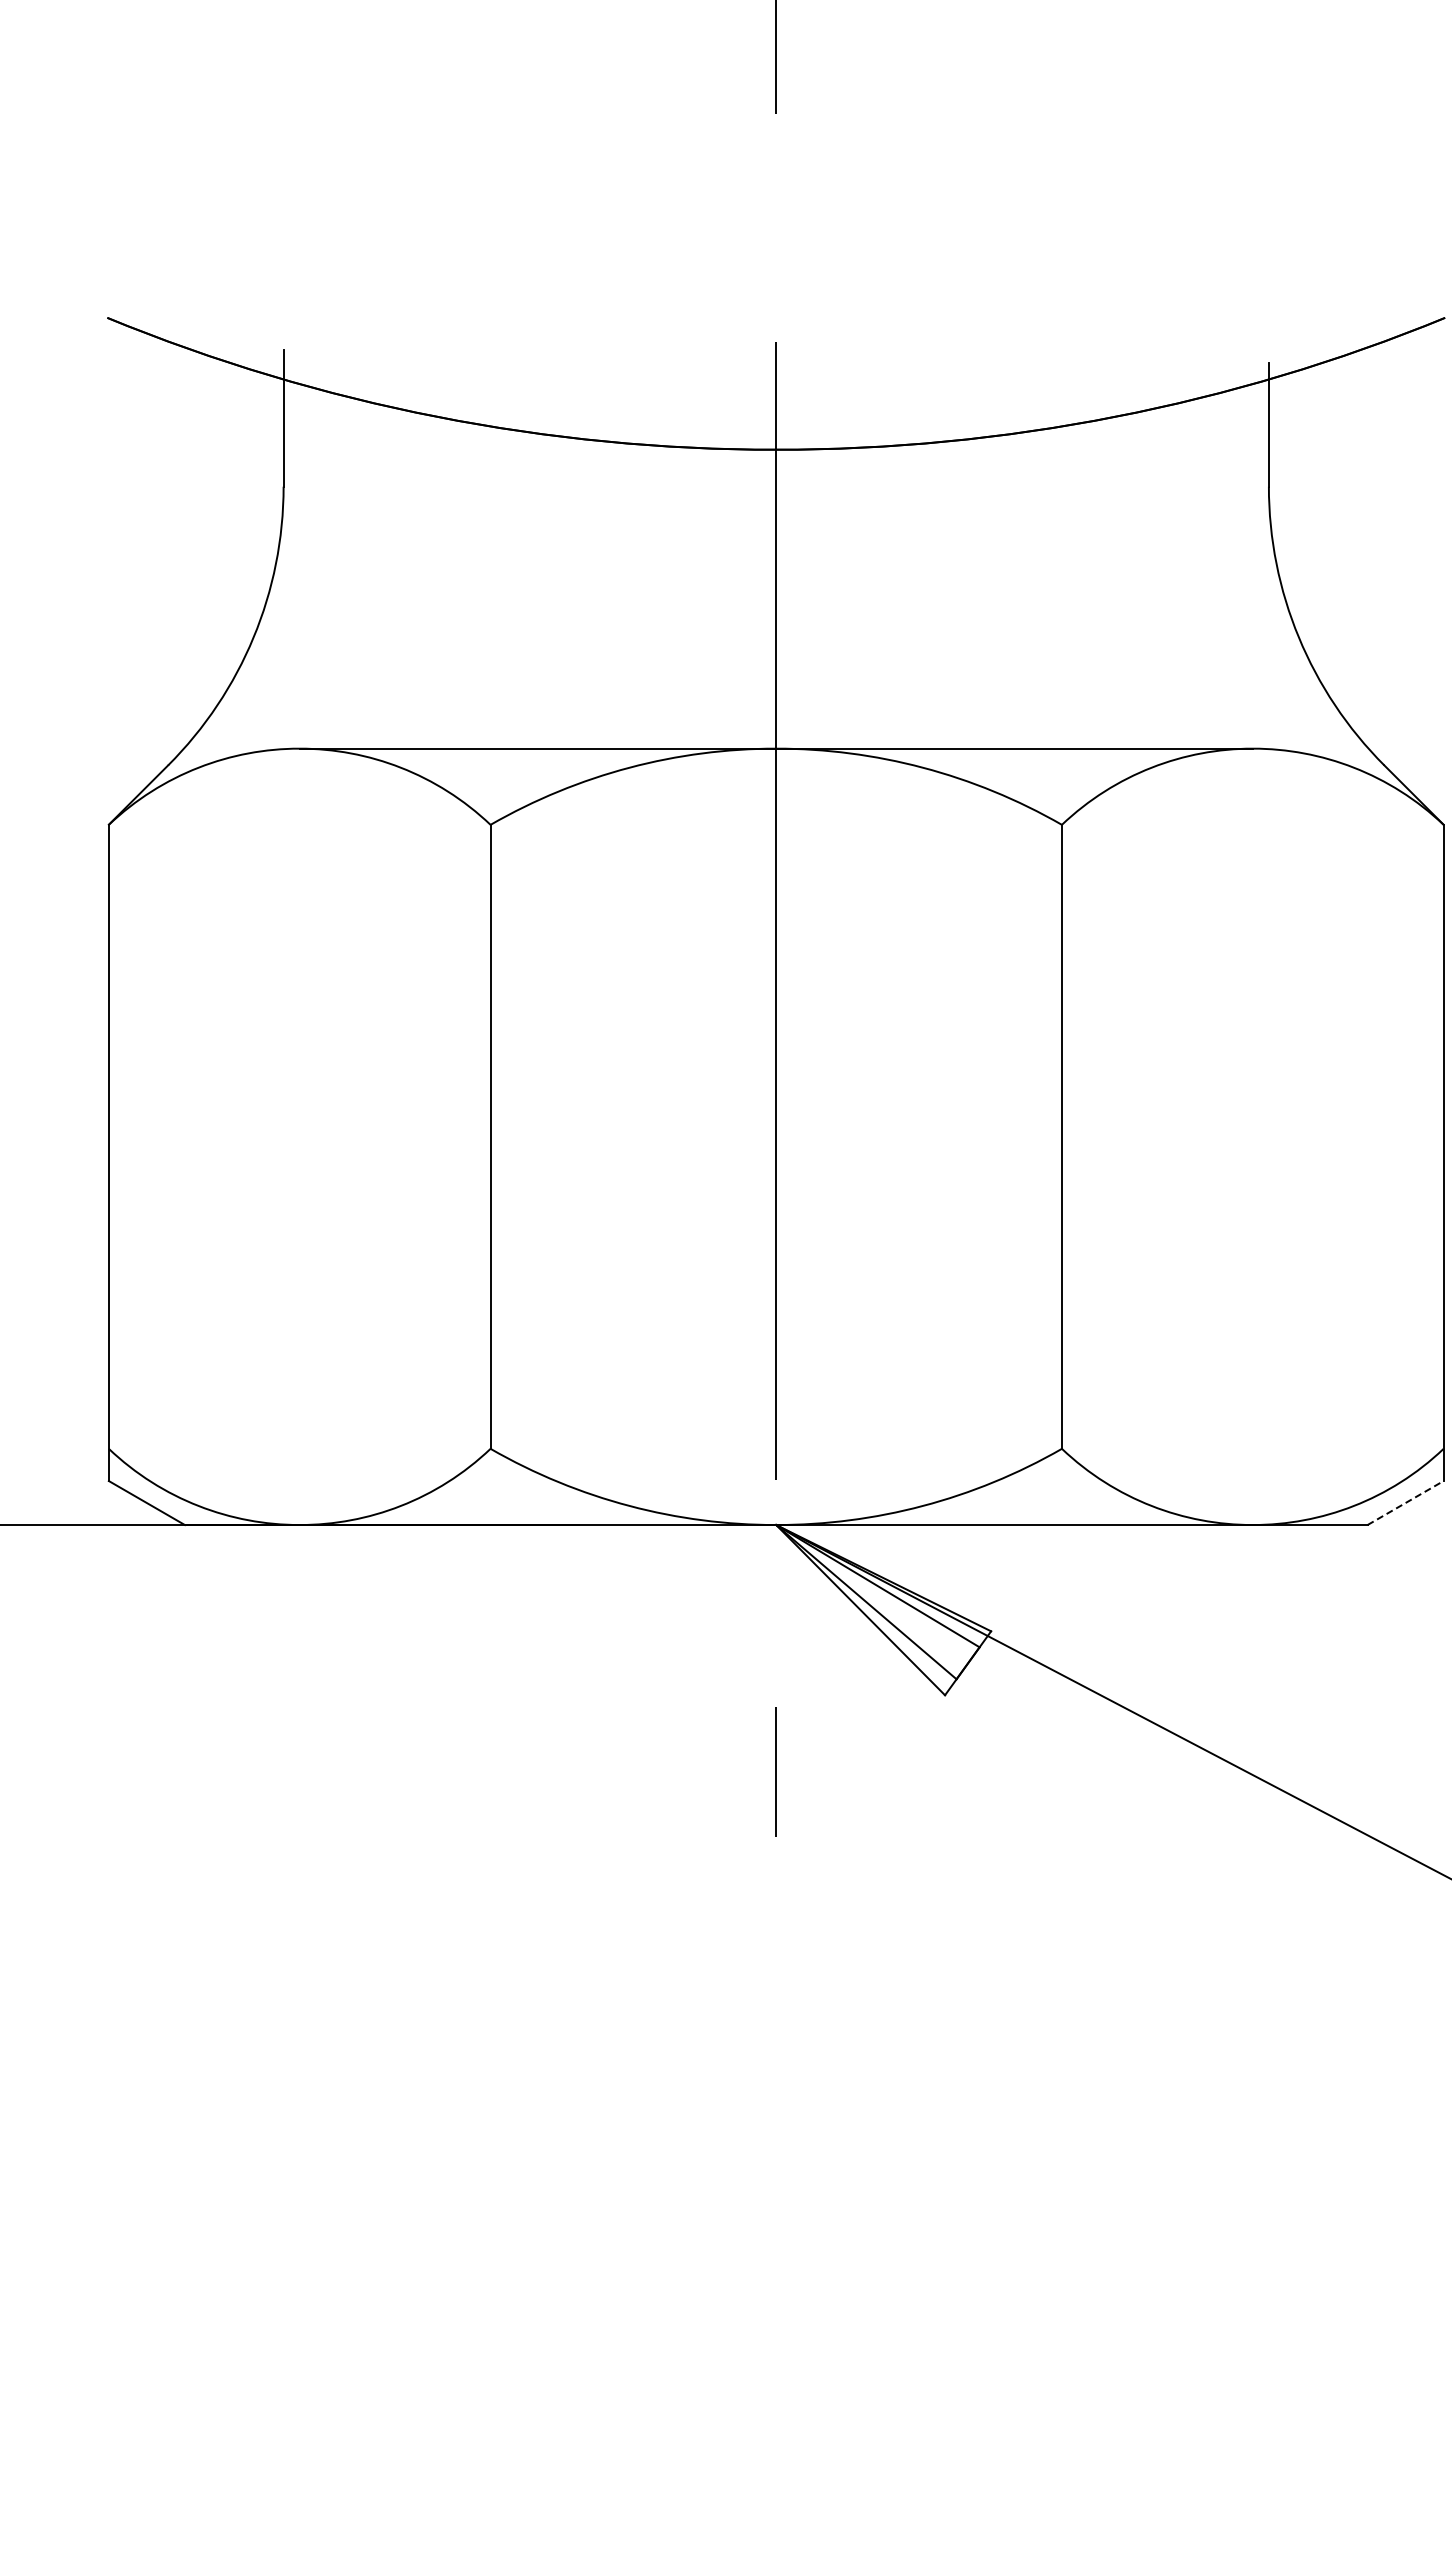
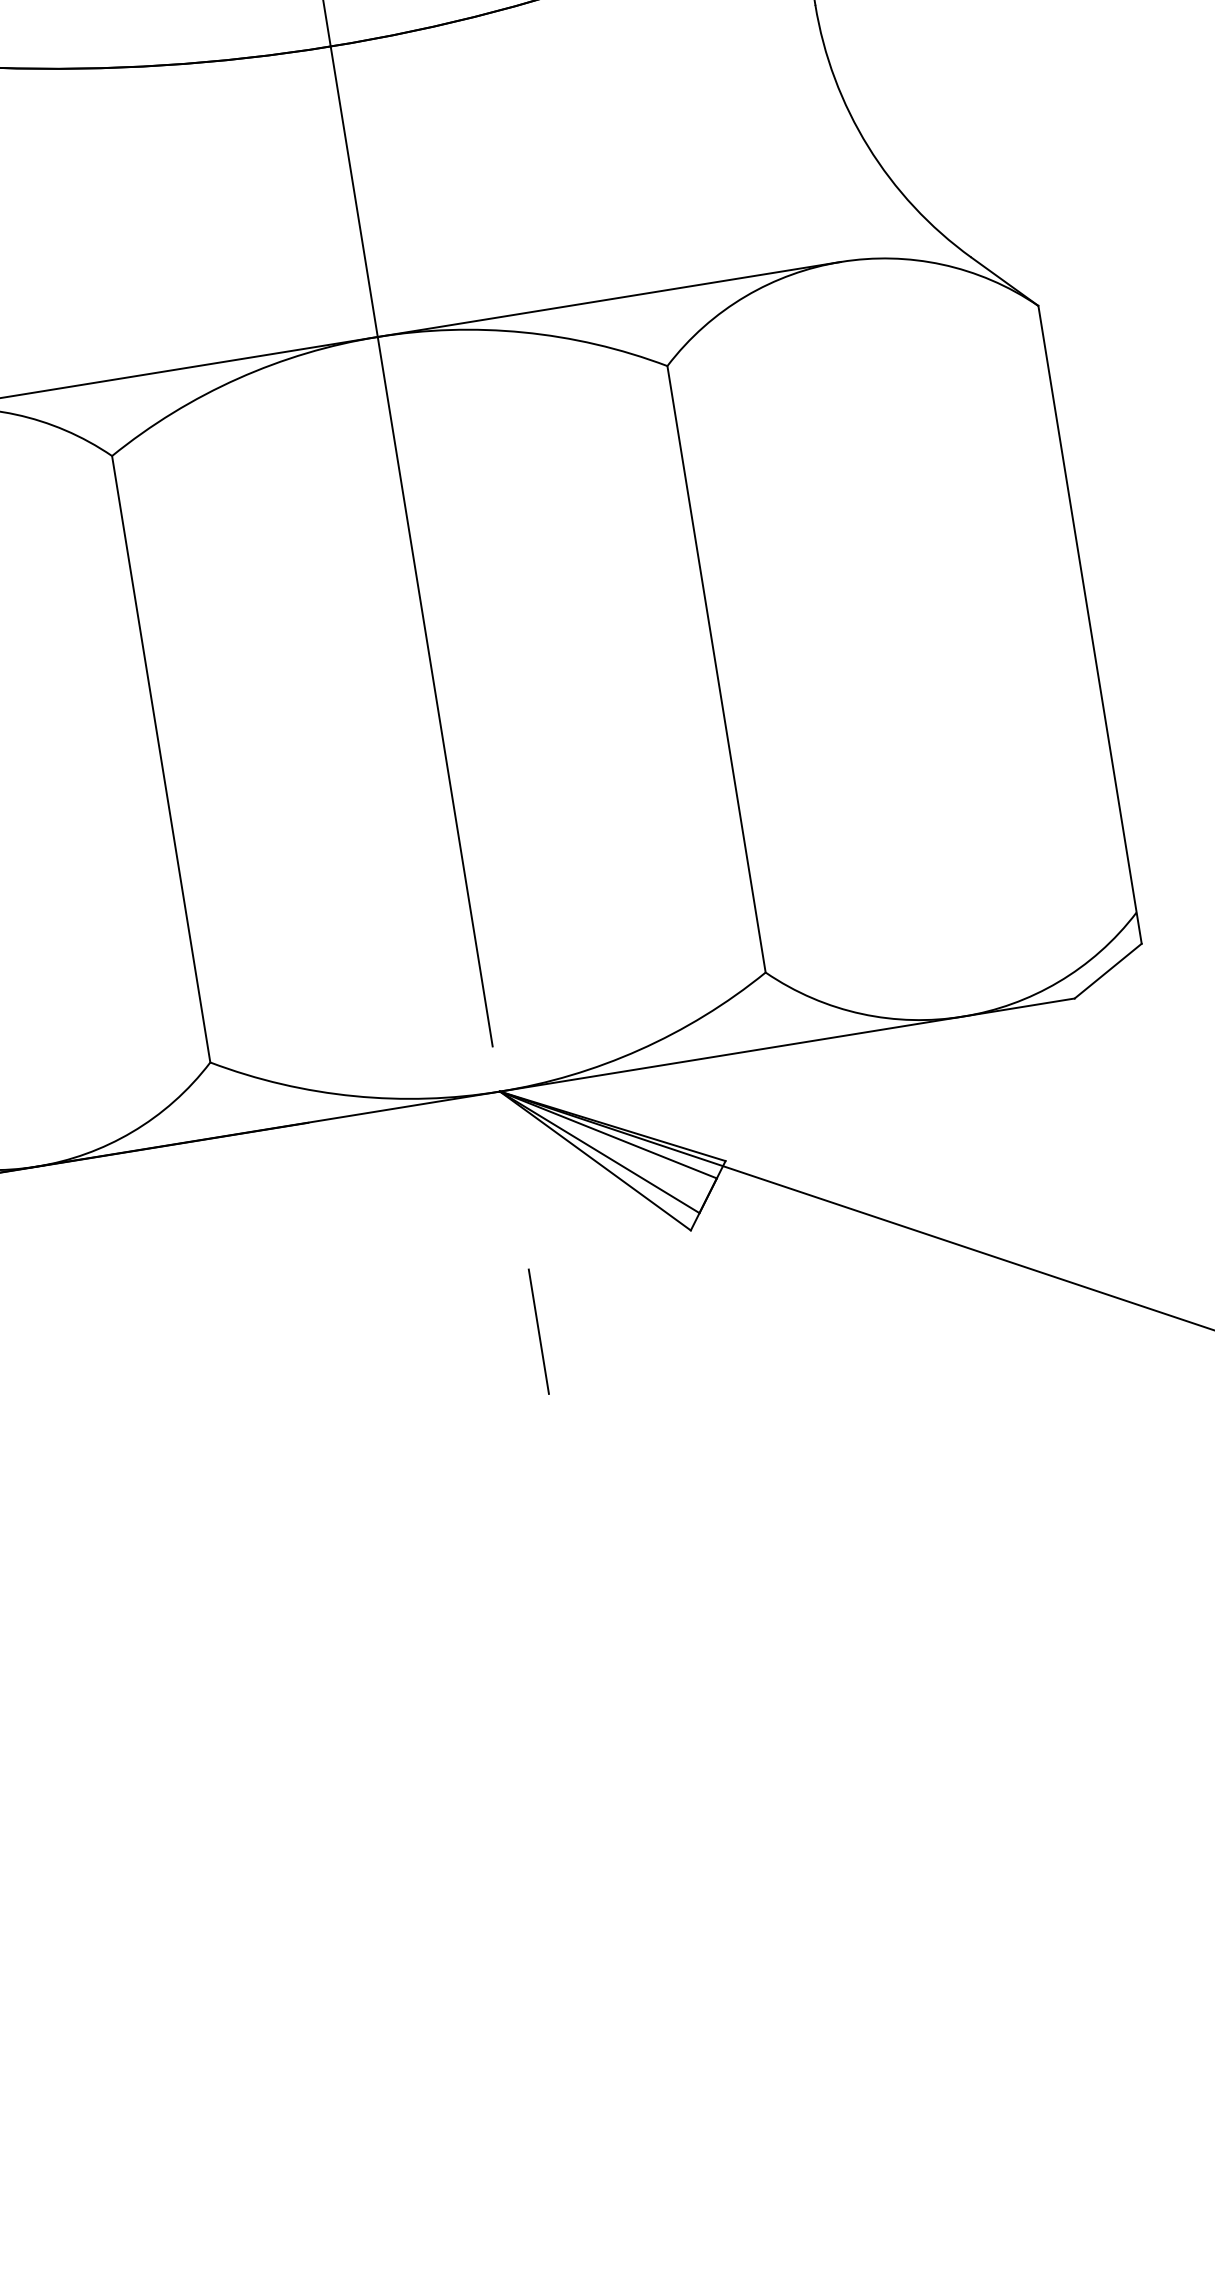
line: (1405, 1503) -> (1108, 971), dashed -> solid

